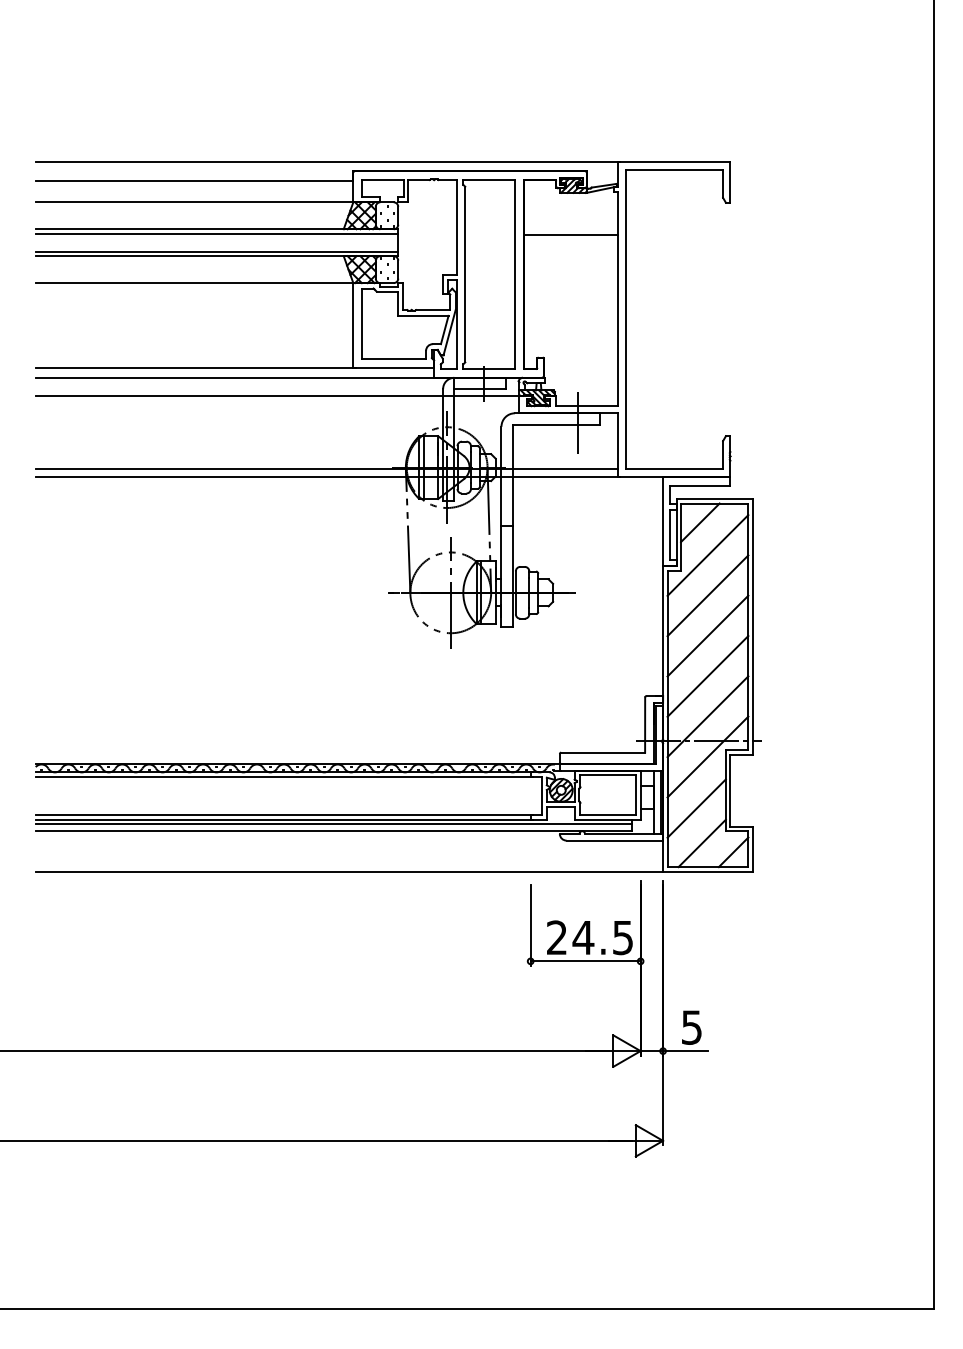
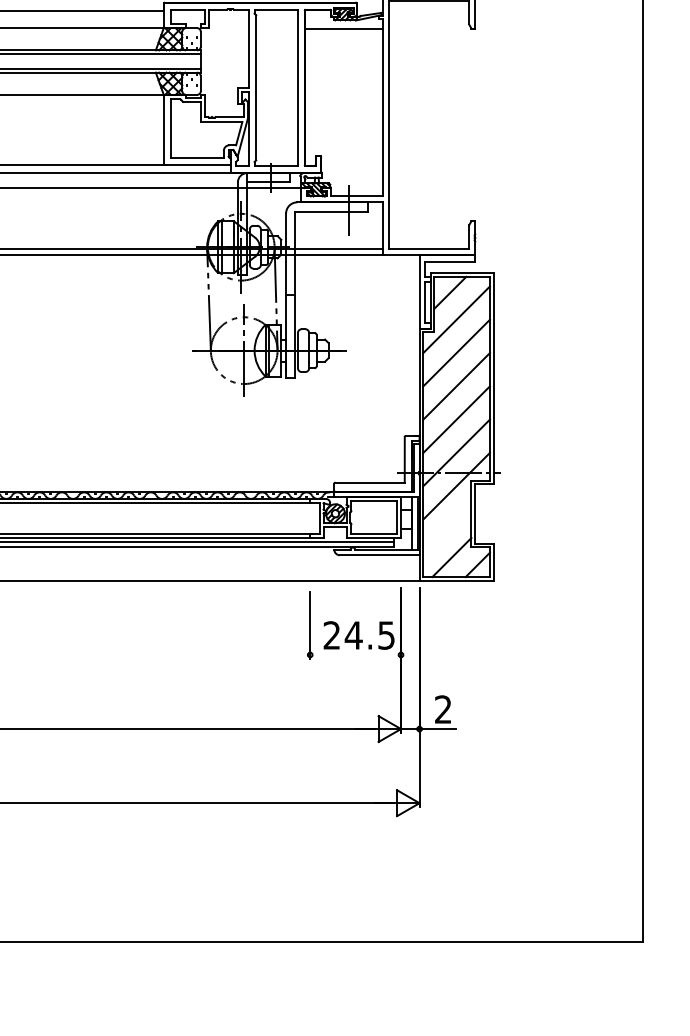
line: (570, 235) -> (343, 29), moved
line: (696, 808) -> (447, 528), removed
line: (585, 961) -> (355, 655), removed
text: (691, 1027) -> (443, 709), 5 -> 2

